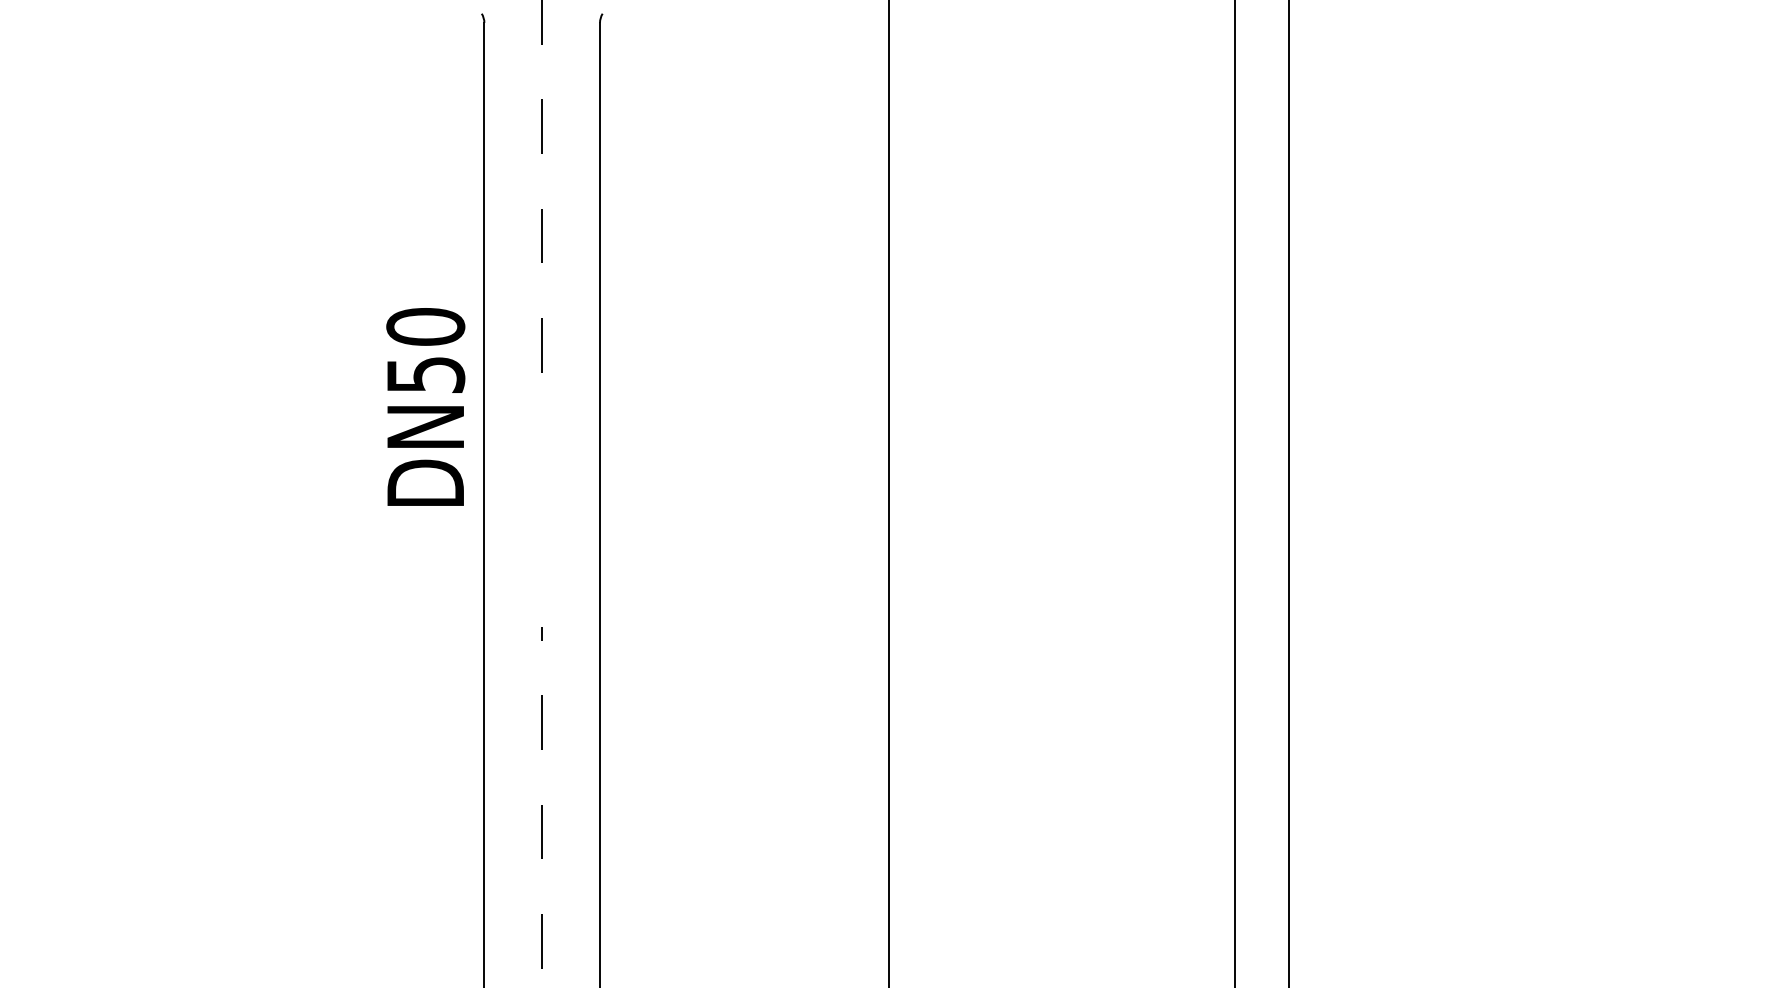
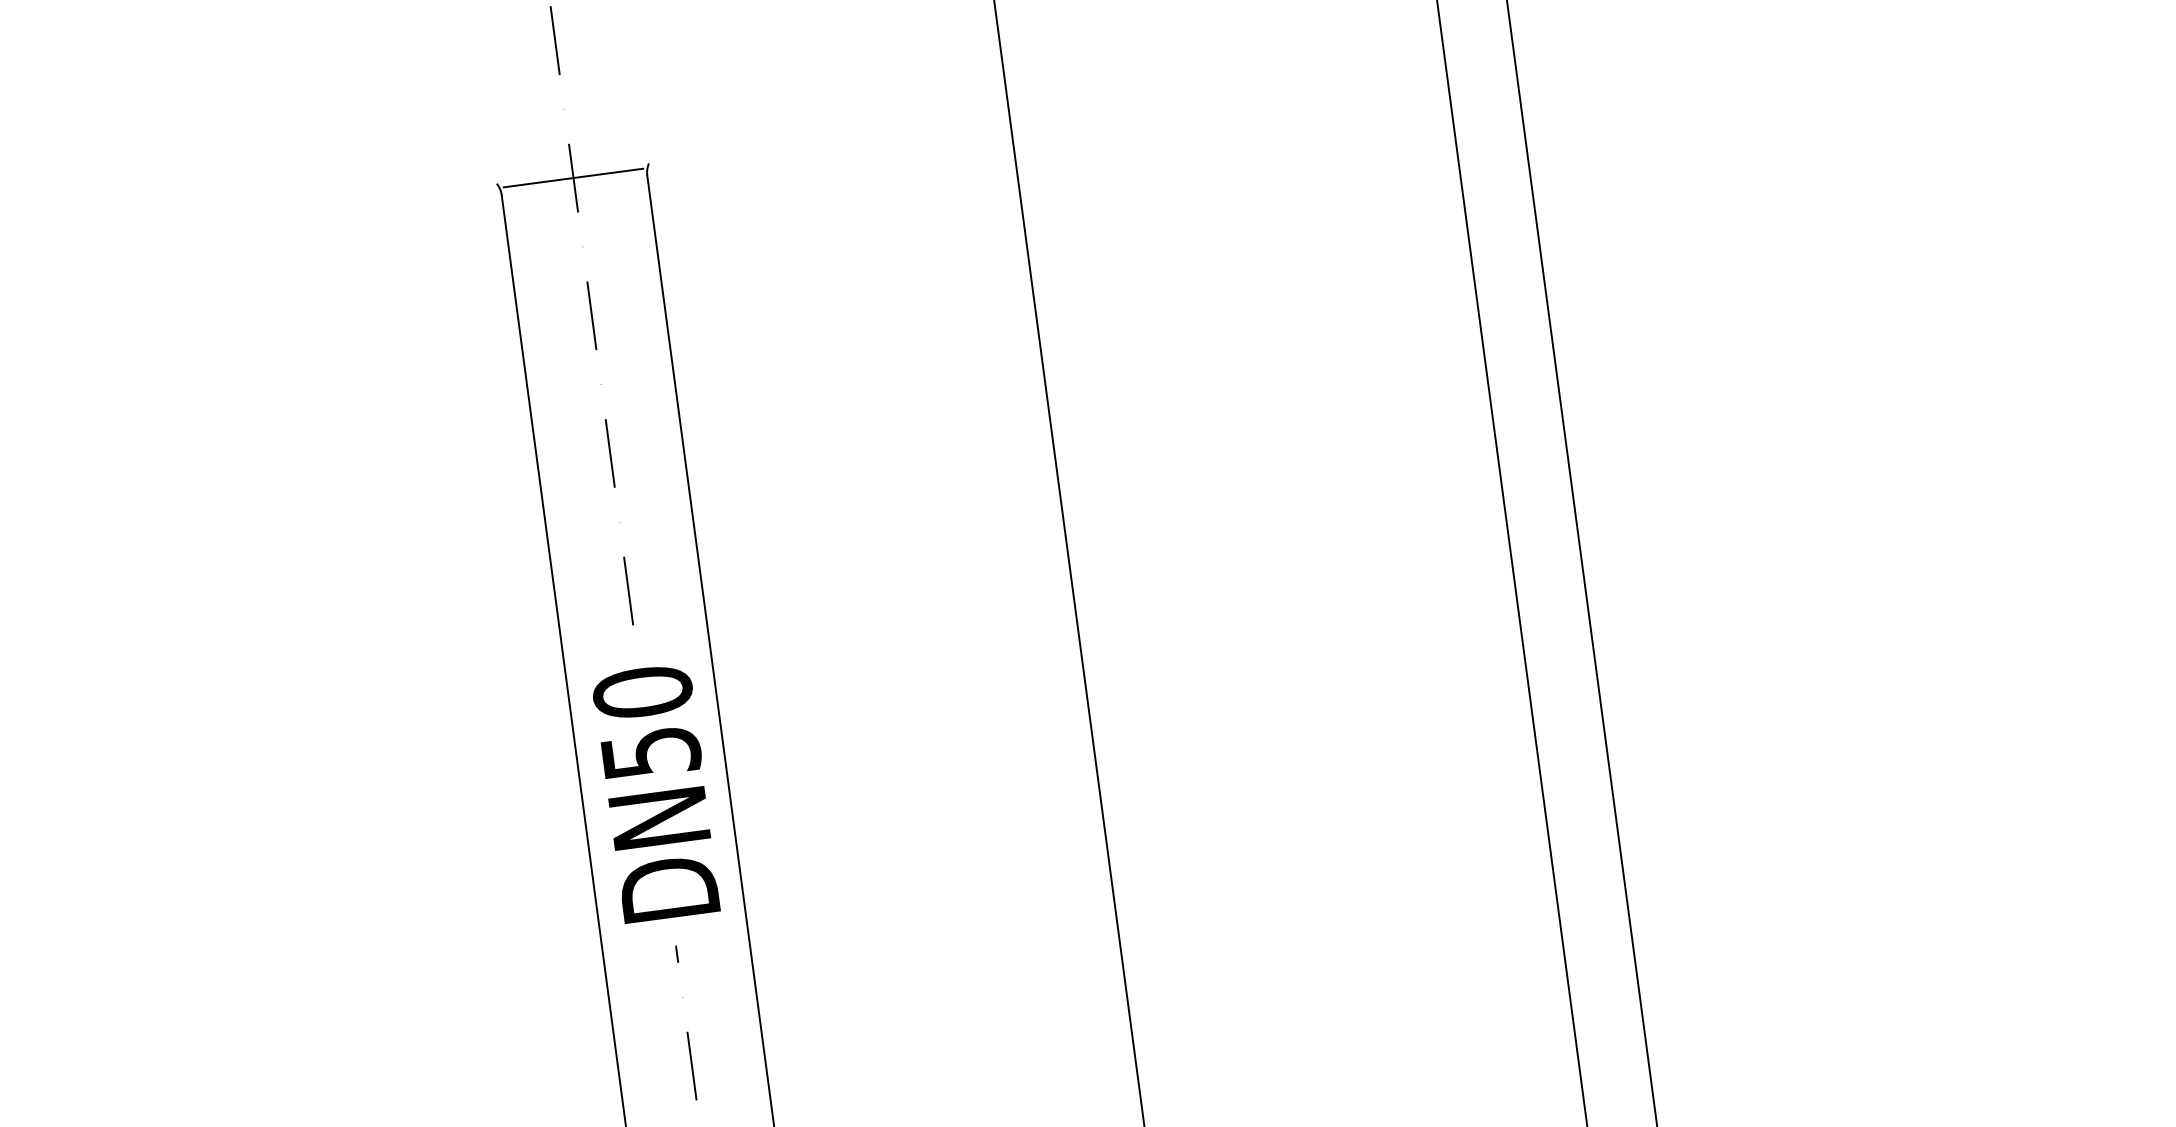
line: (541, 17) -> (572, 178), added
text: (425, 406) -> (655, 792), moved

